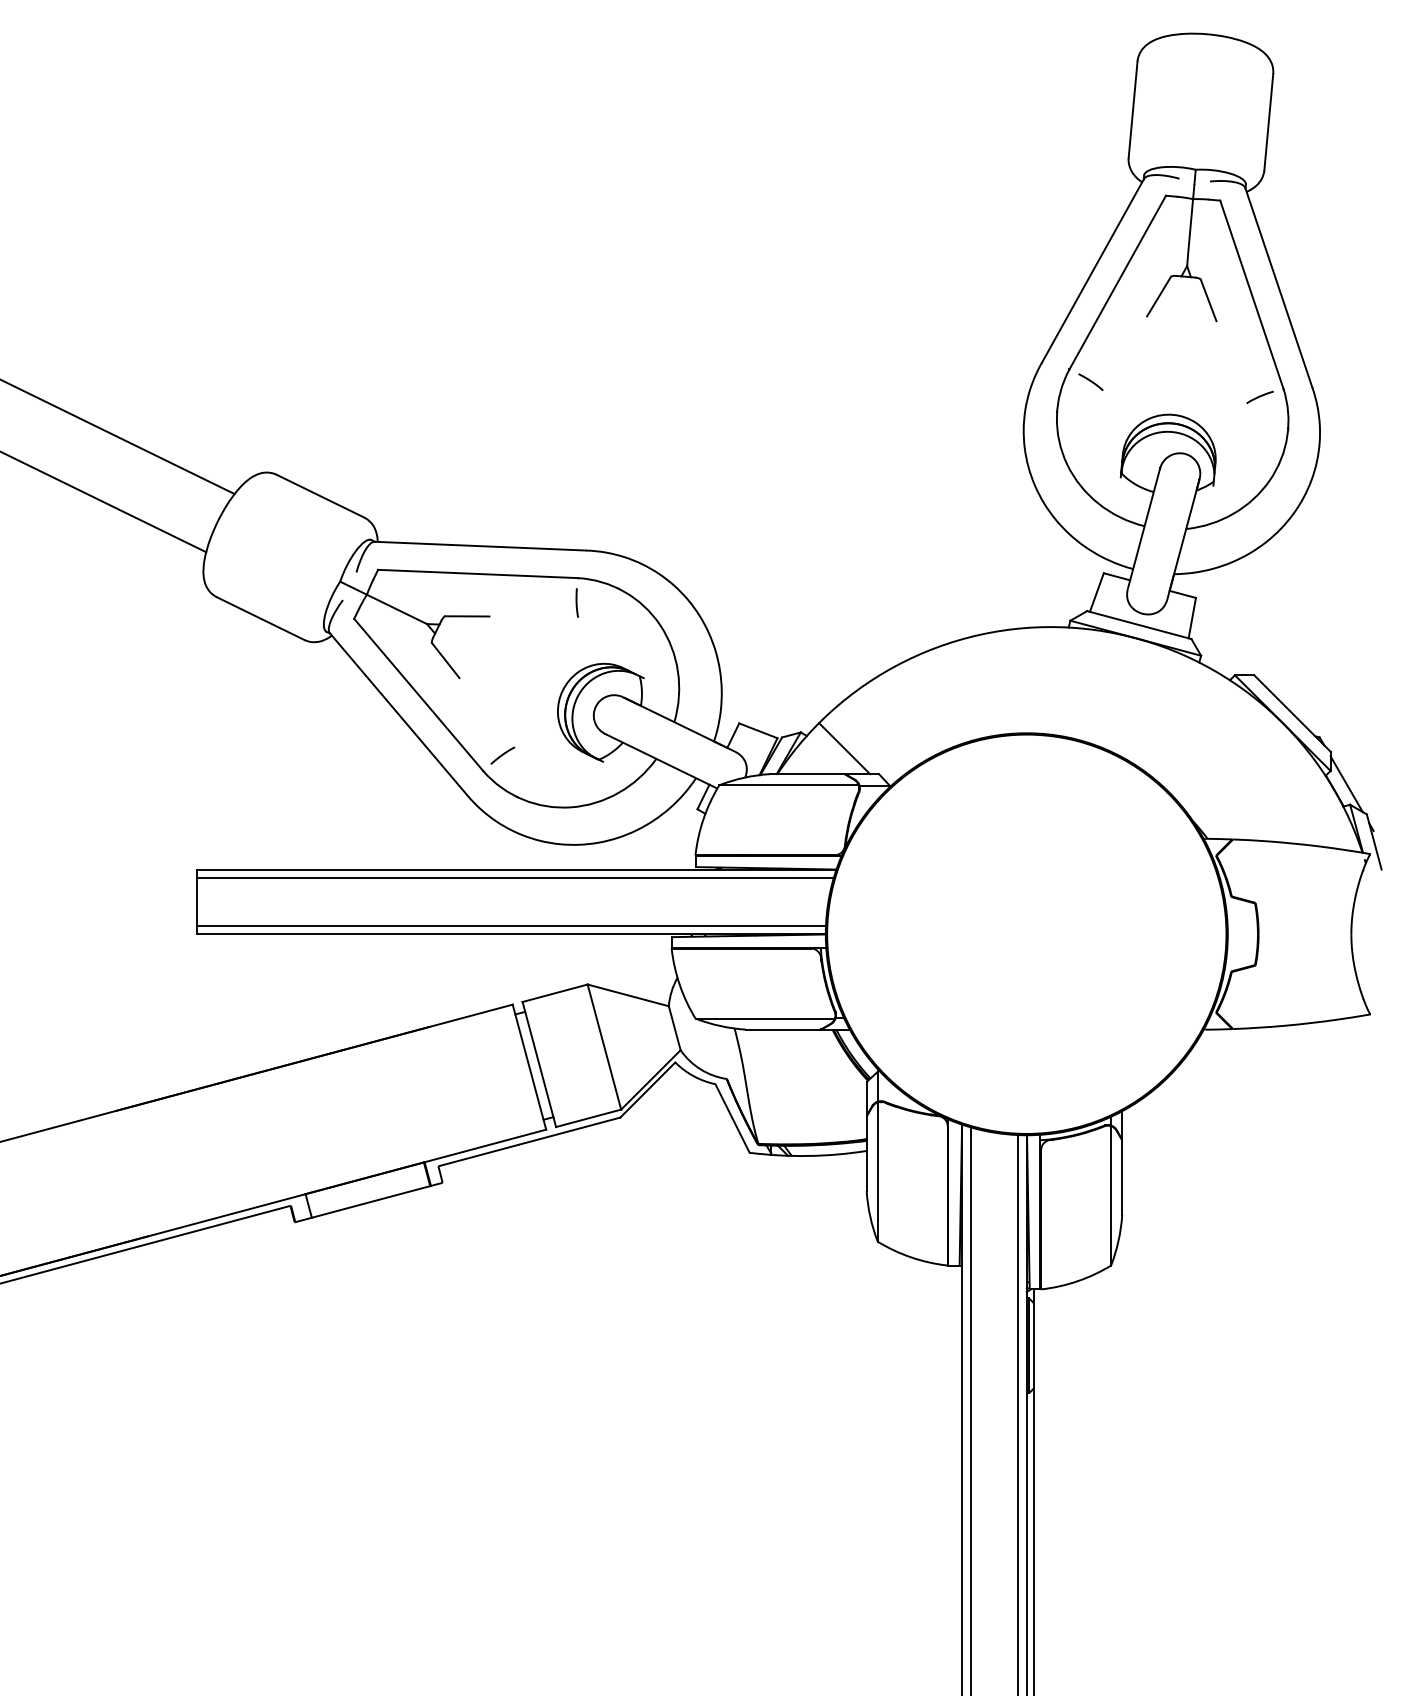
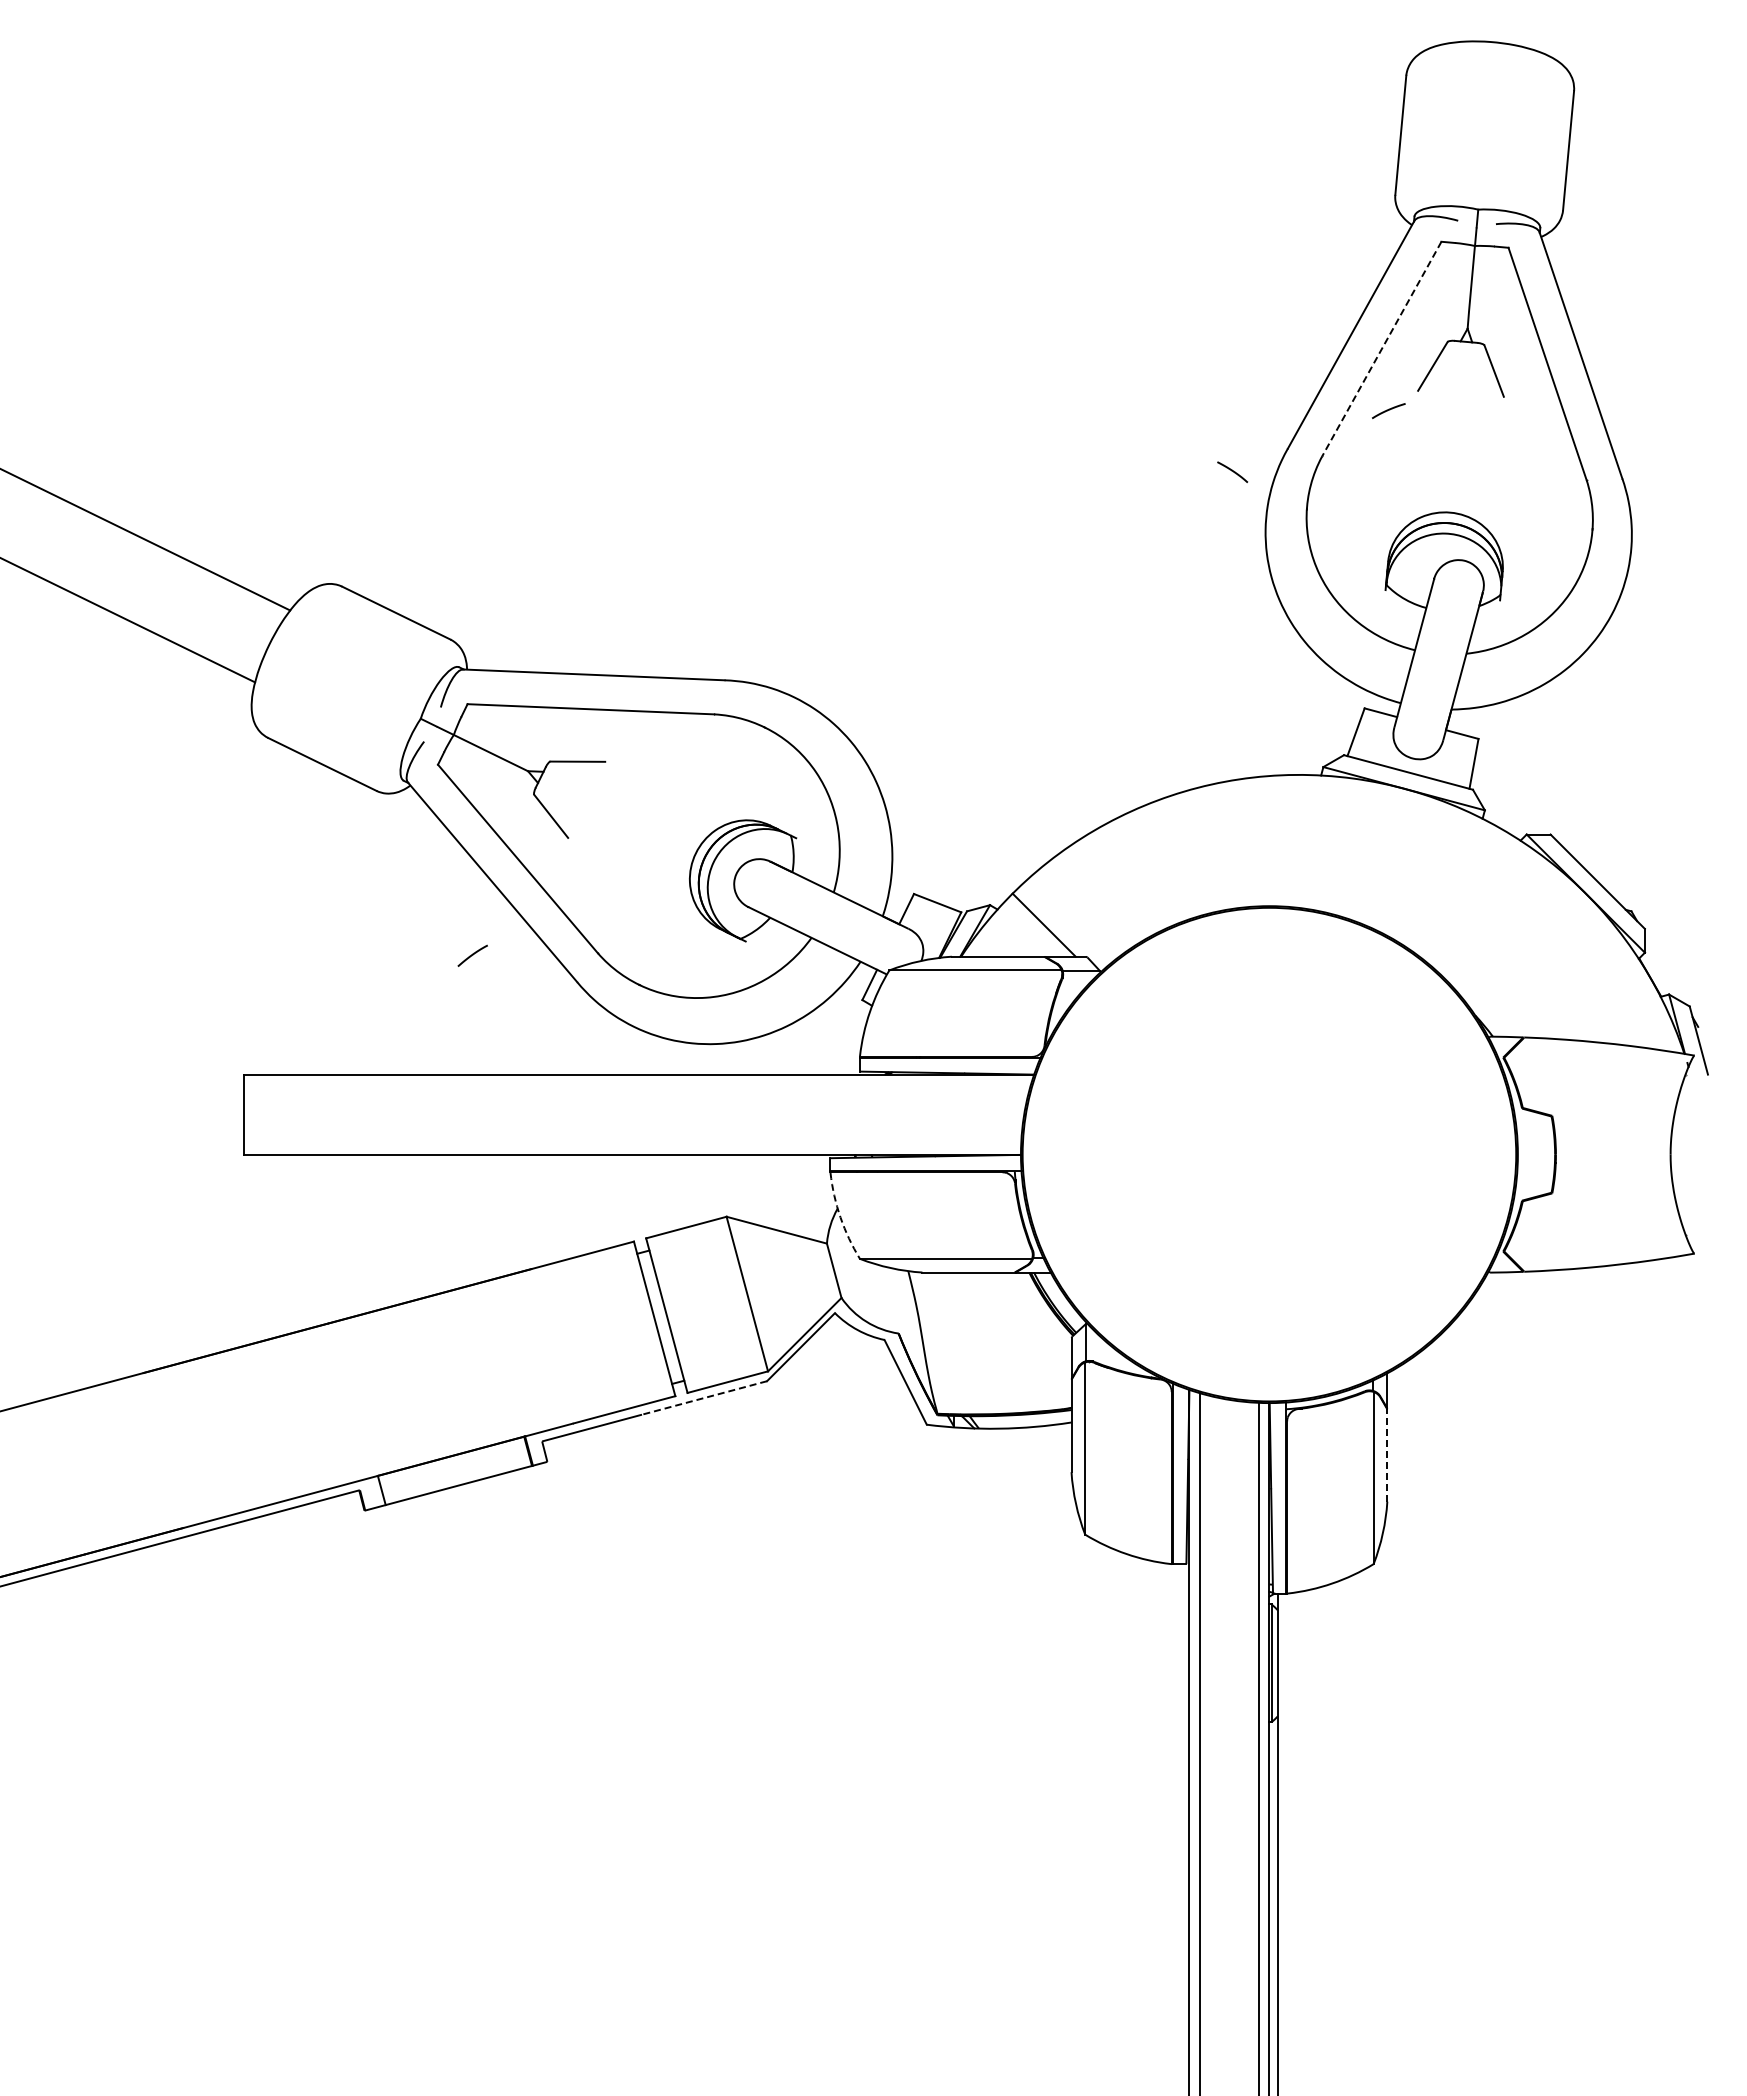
line: (1117, 282) -> (1381, 349), solid -> dashed
curve: (1090, 381) -> (1232, 471), moved
curve: (1259, 396) -> (1388, 410), moved
curve: (577, 603) -> (713, 745), removed
curve: (502, 755) -> (472, 955), moved
line: (1346, 783) -> (1664, 968), removed
line: (515, 878) -> (637, 1085), removed
line: (511, 926) -> (632, 1144), removed
arc: (679, 985) -> (840, 1217), solid -> dashed
line: (569, 1130) -> (704, 1397), solid -> dashed
line: (1122, 1177) -> (1387, 1455), solid -> dashed

